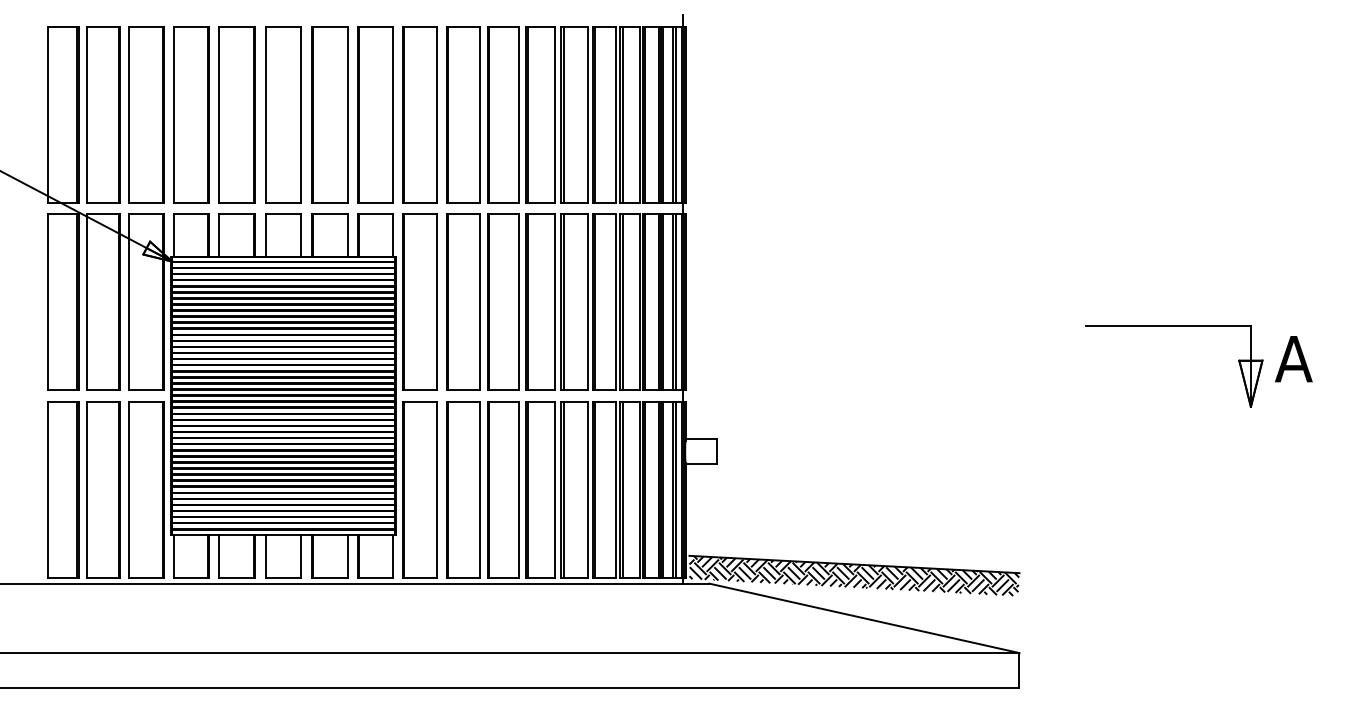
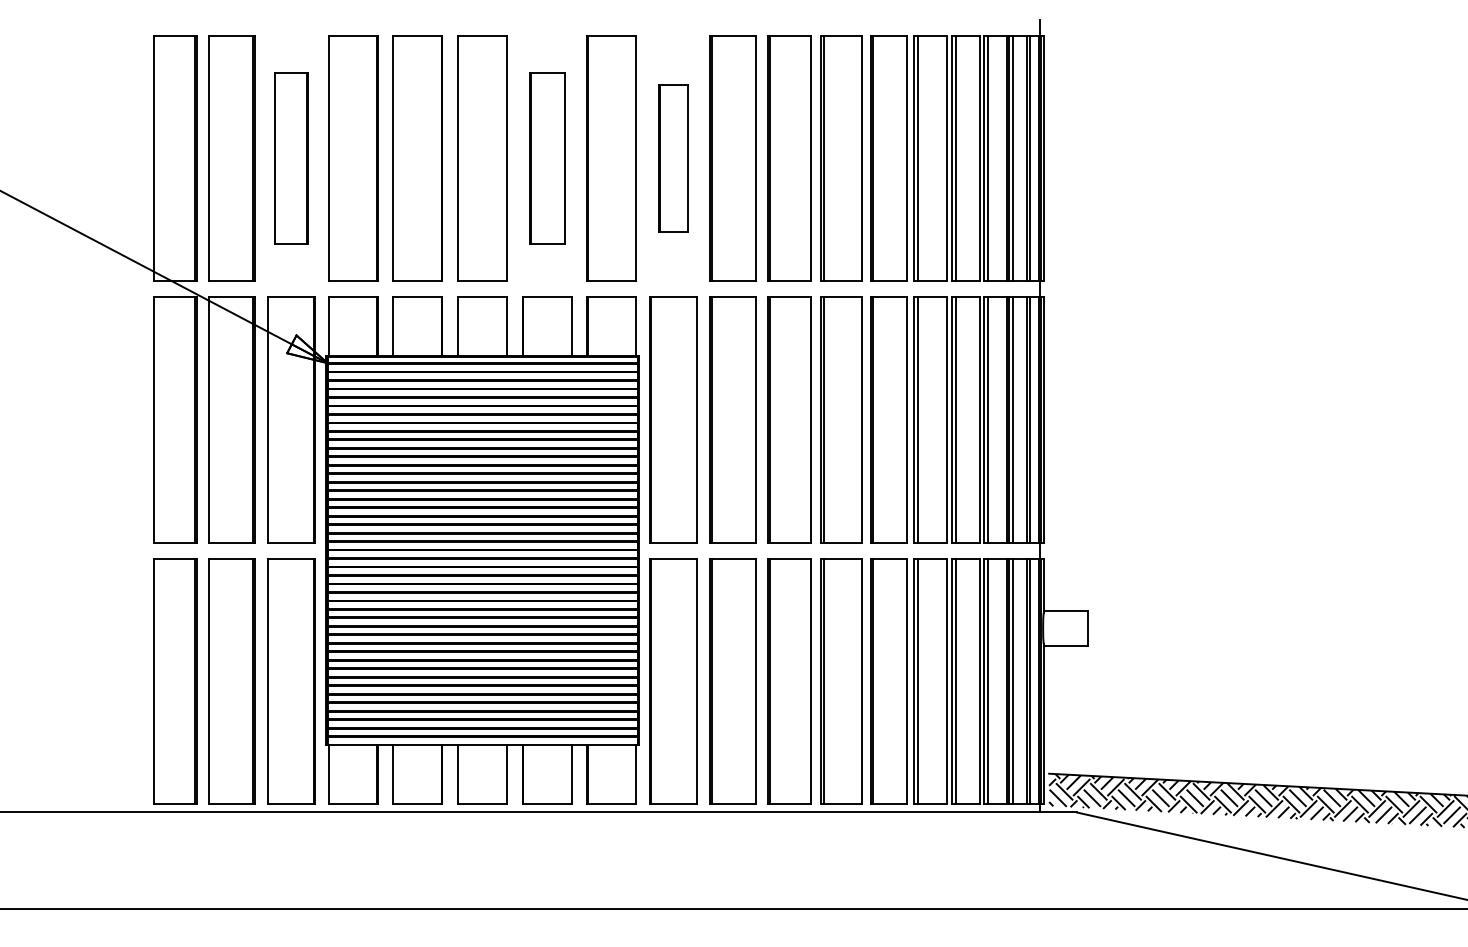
part: (146, 114) -> (291, 157), size x0.7
part: (329, 114) -> (546, 157), size x0.7
part: (419, 114) -> (672, 157), size x0.6

